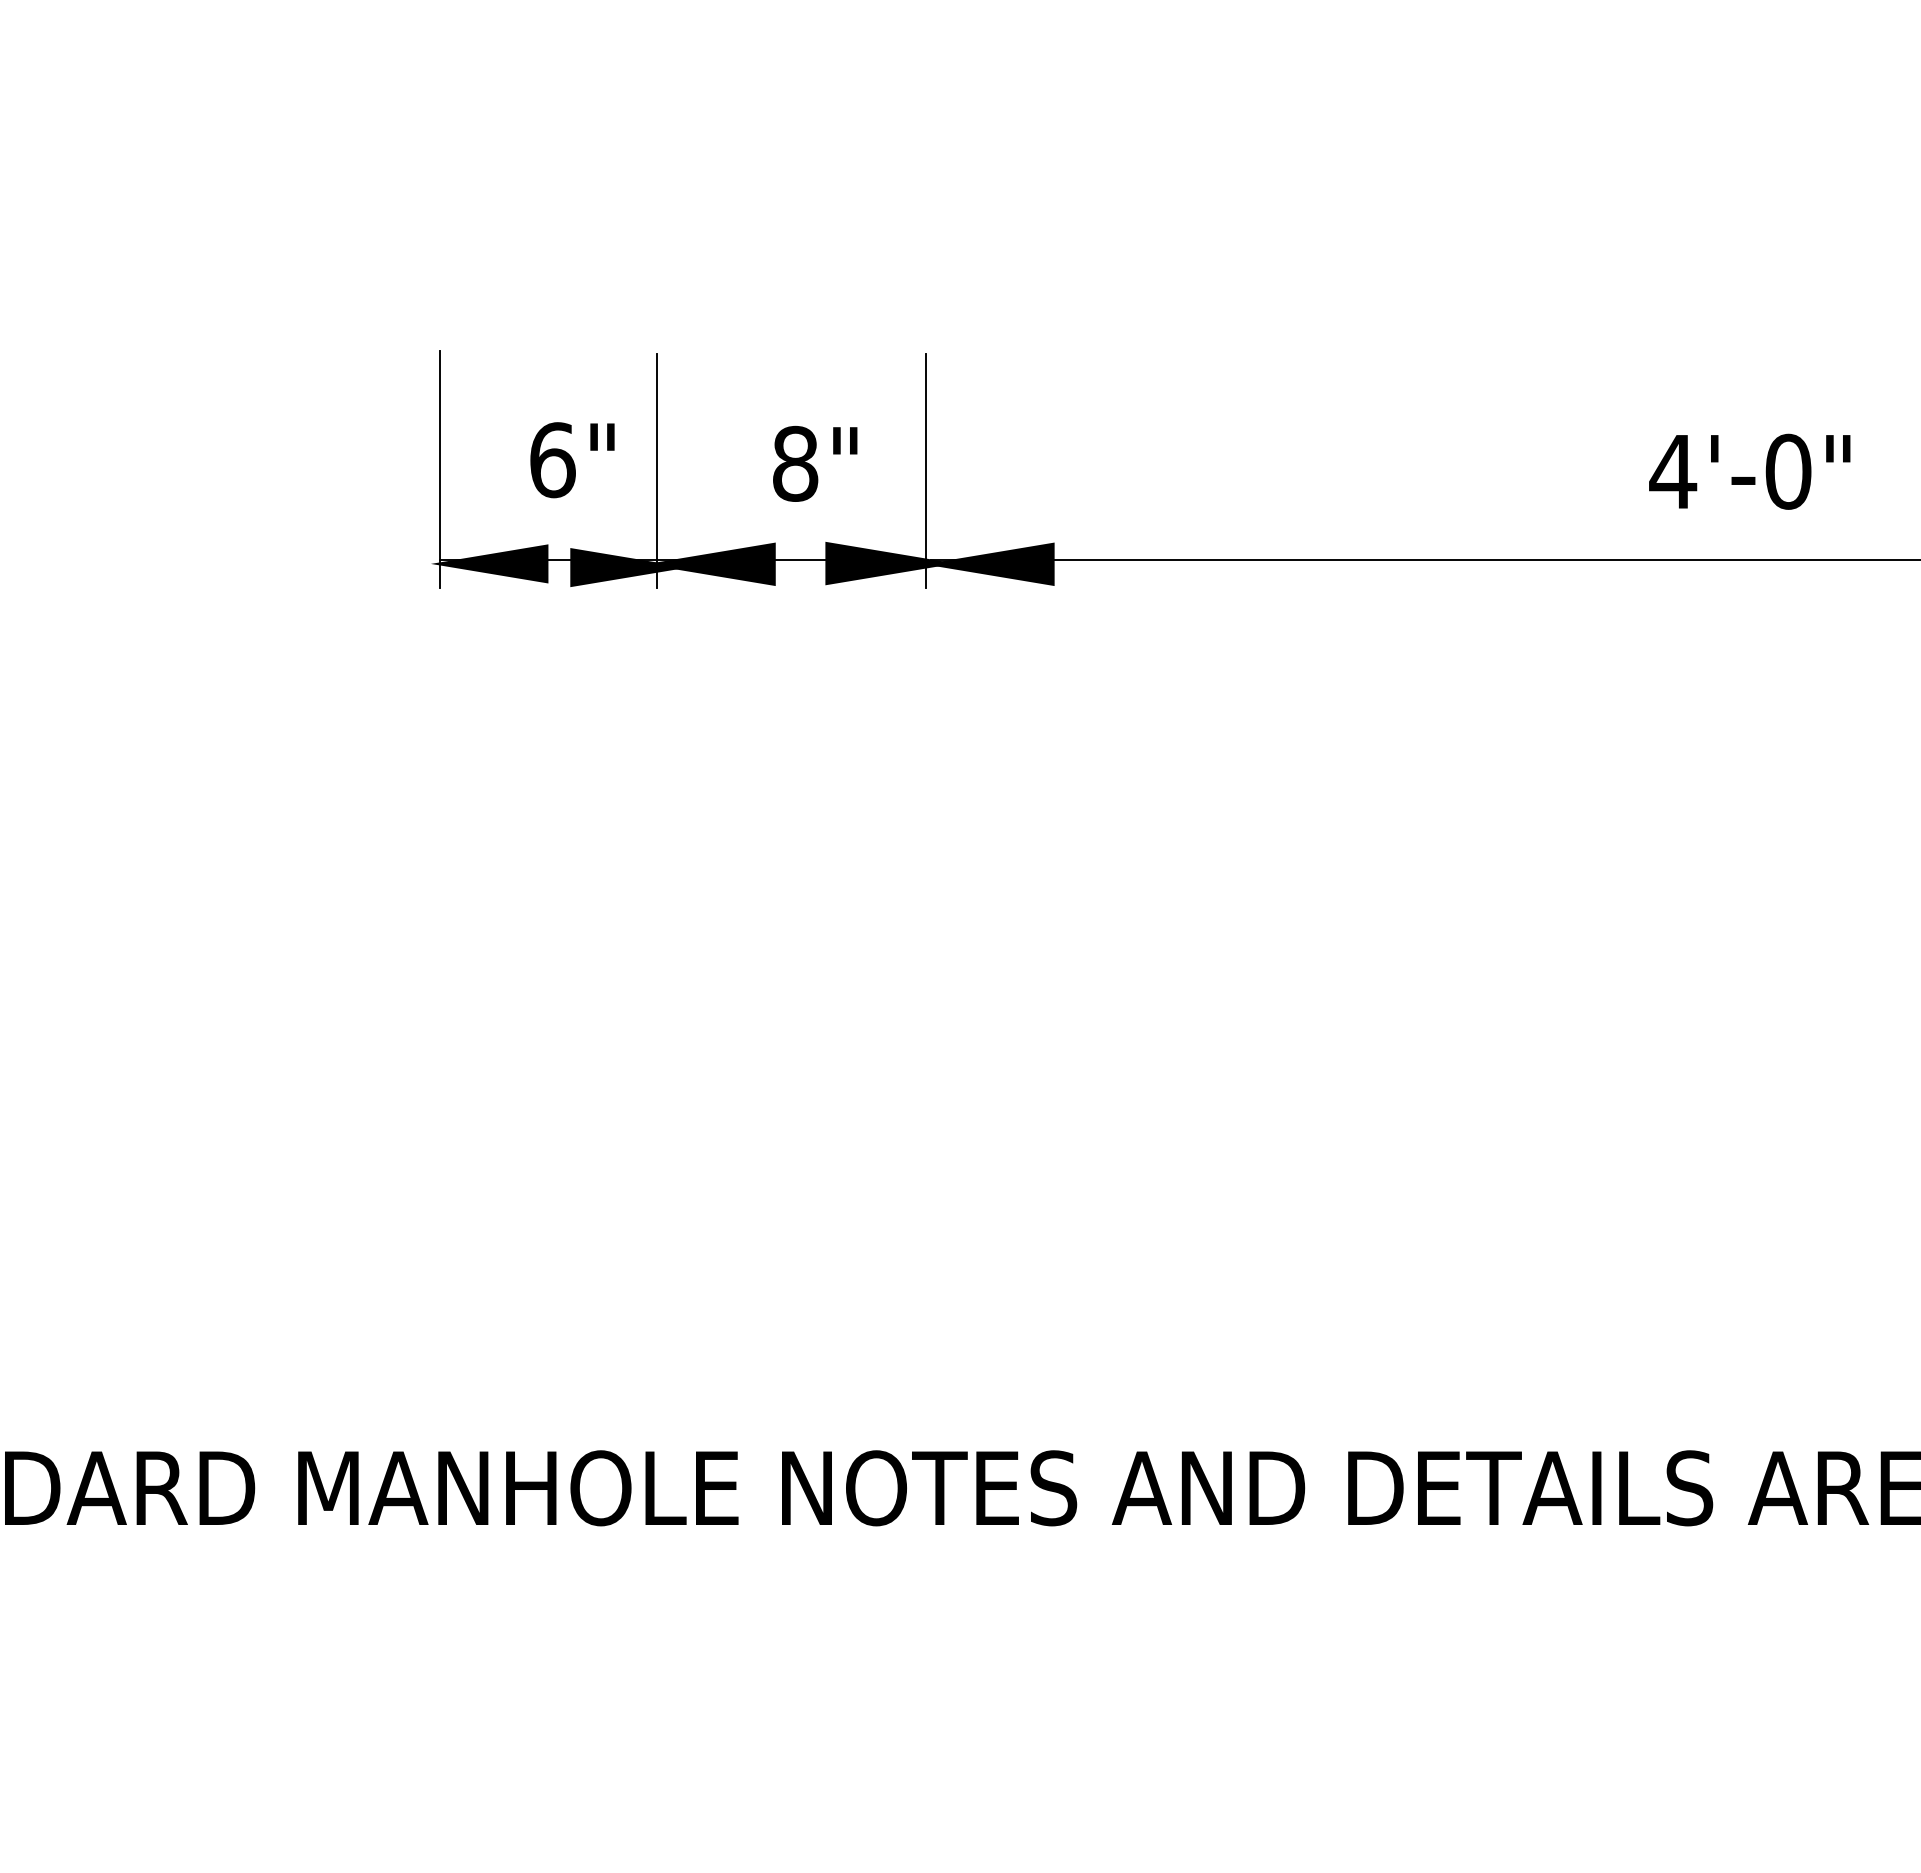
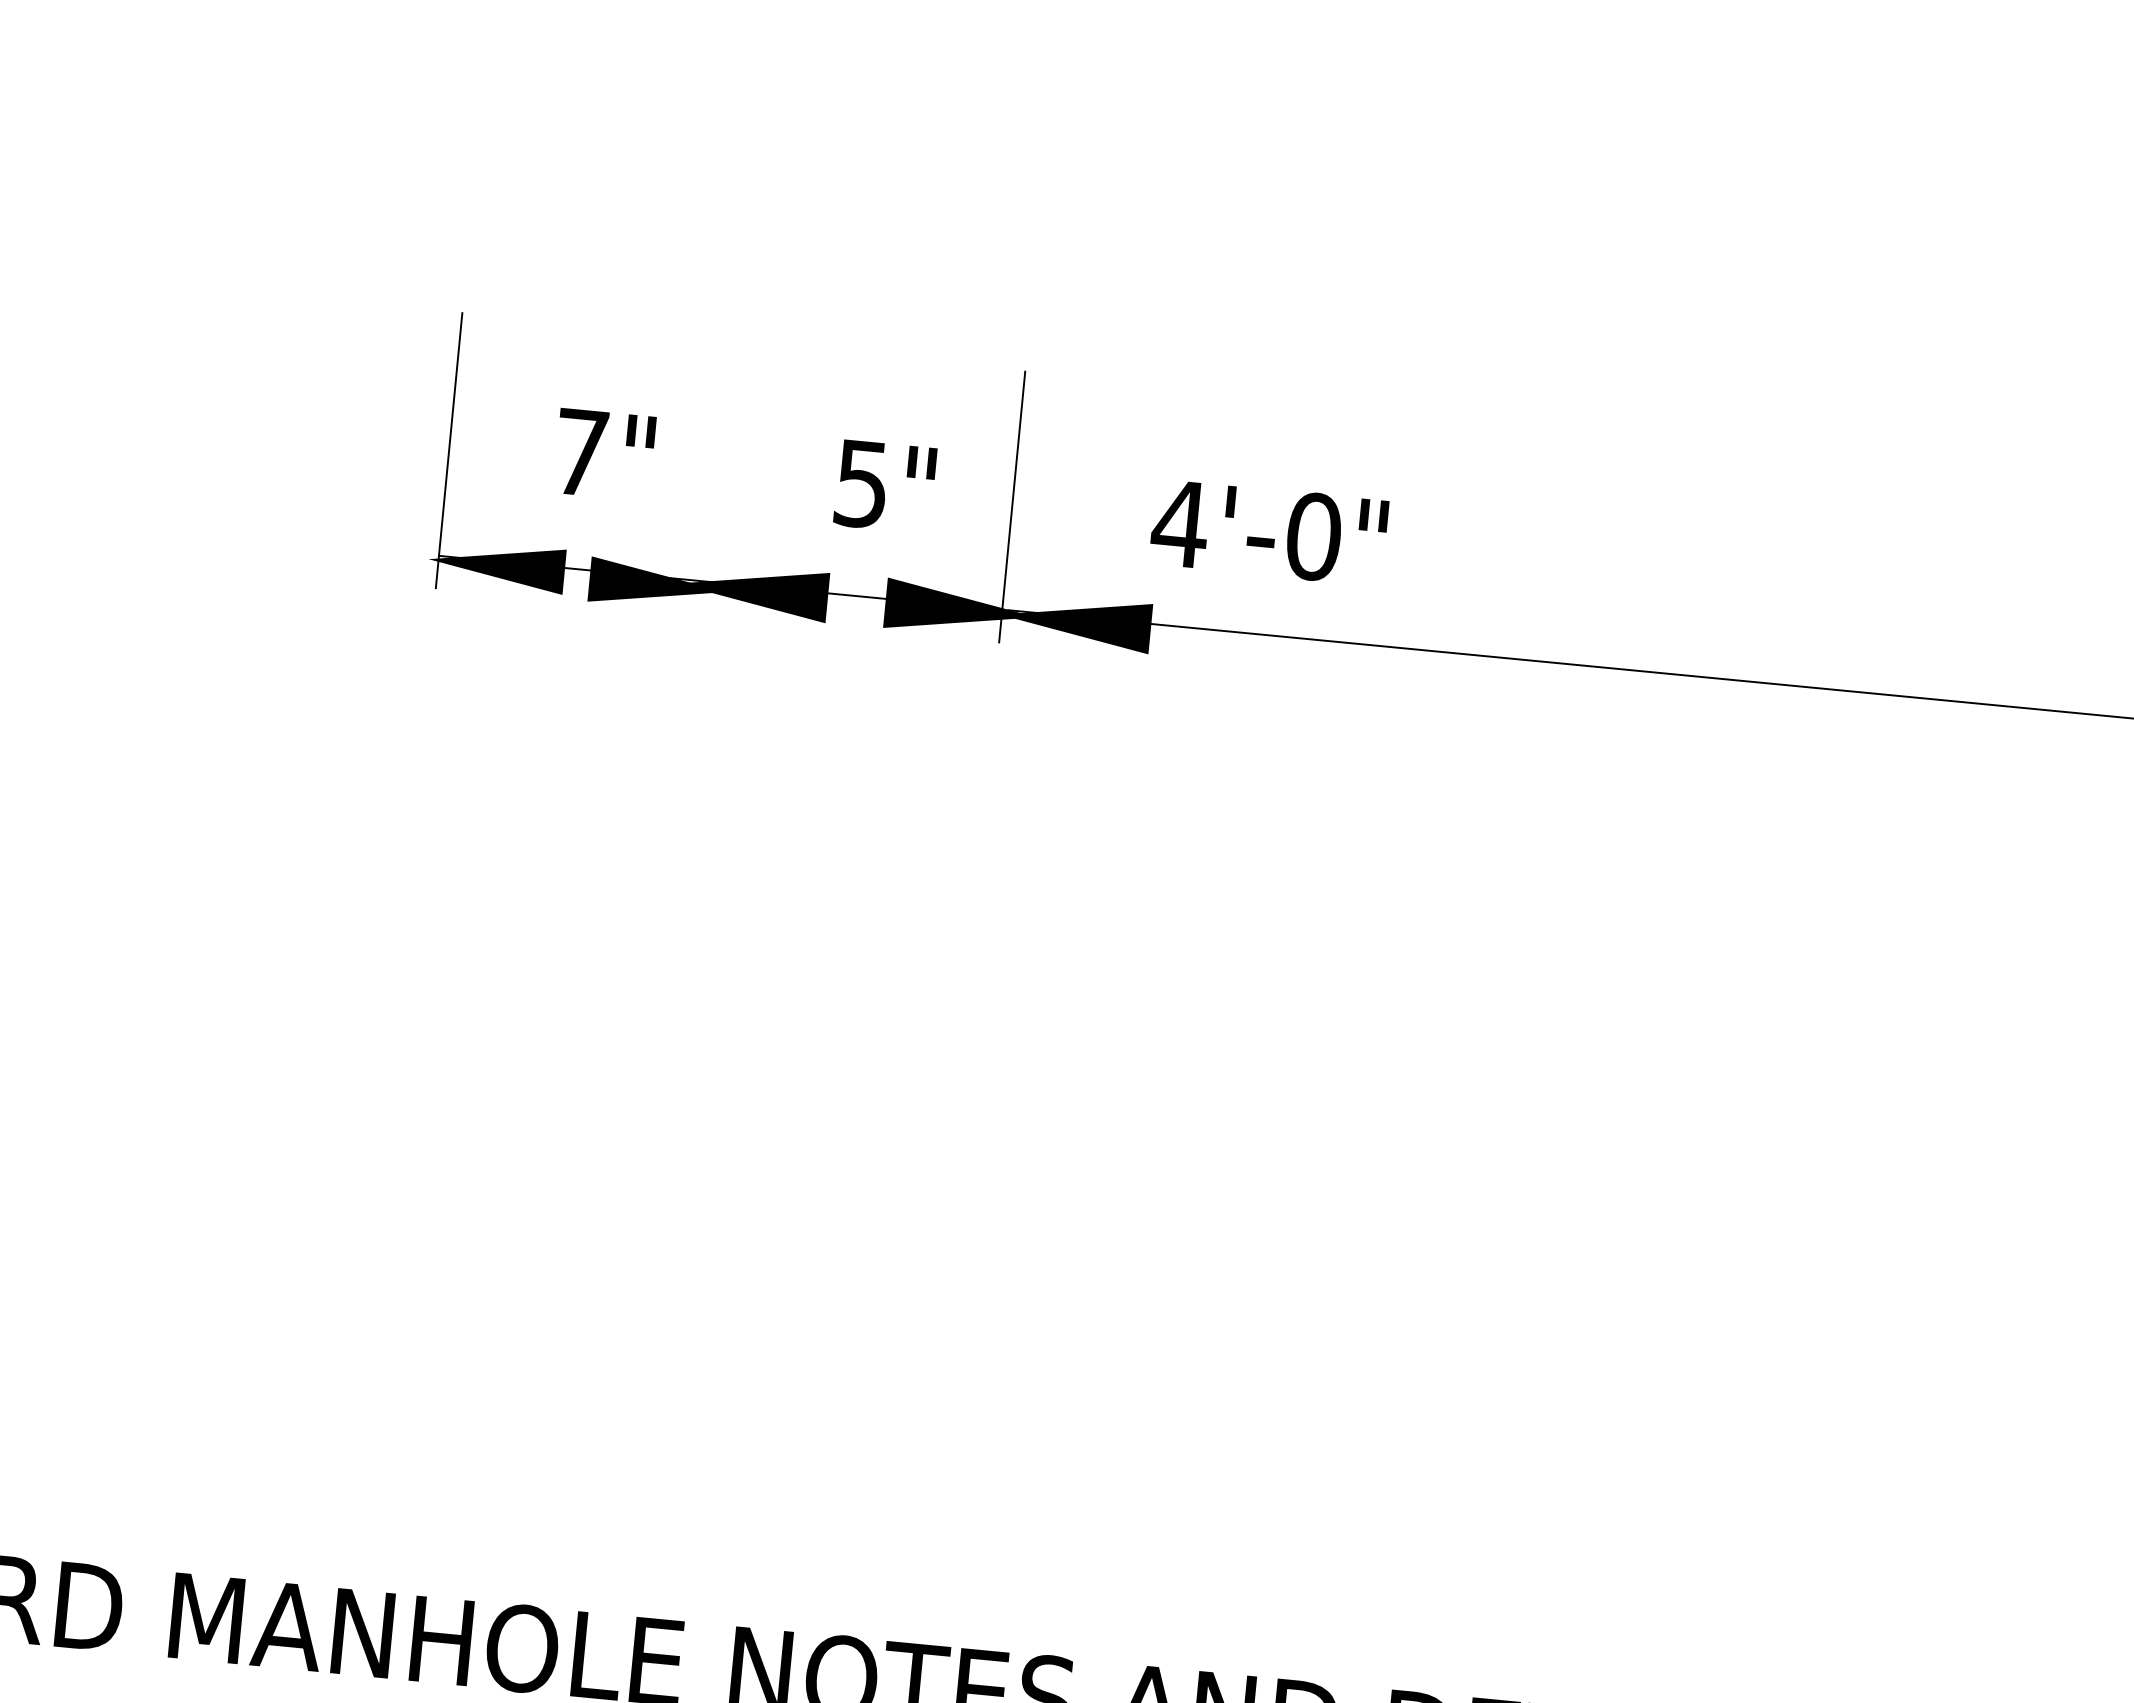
text: (552, 460) -> (580, 452), 6" -> 7"
text: (795, 463) -> (862, 483), 8" -> 5"
line: (656, 471) -> (700, 477), removed
text: (1749, 471) -> (1268, 532), moved

